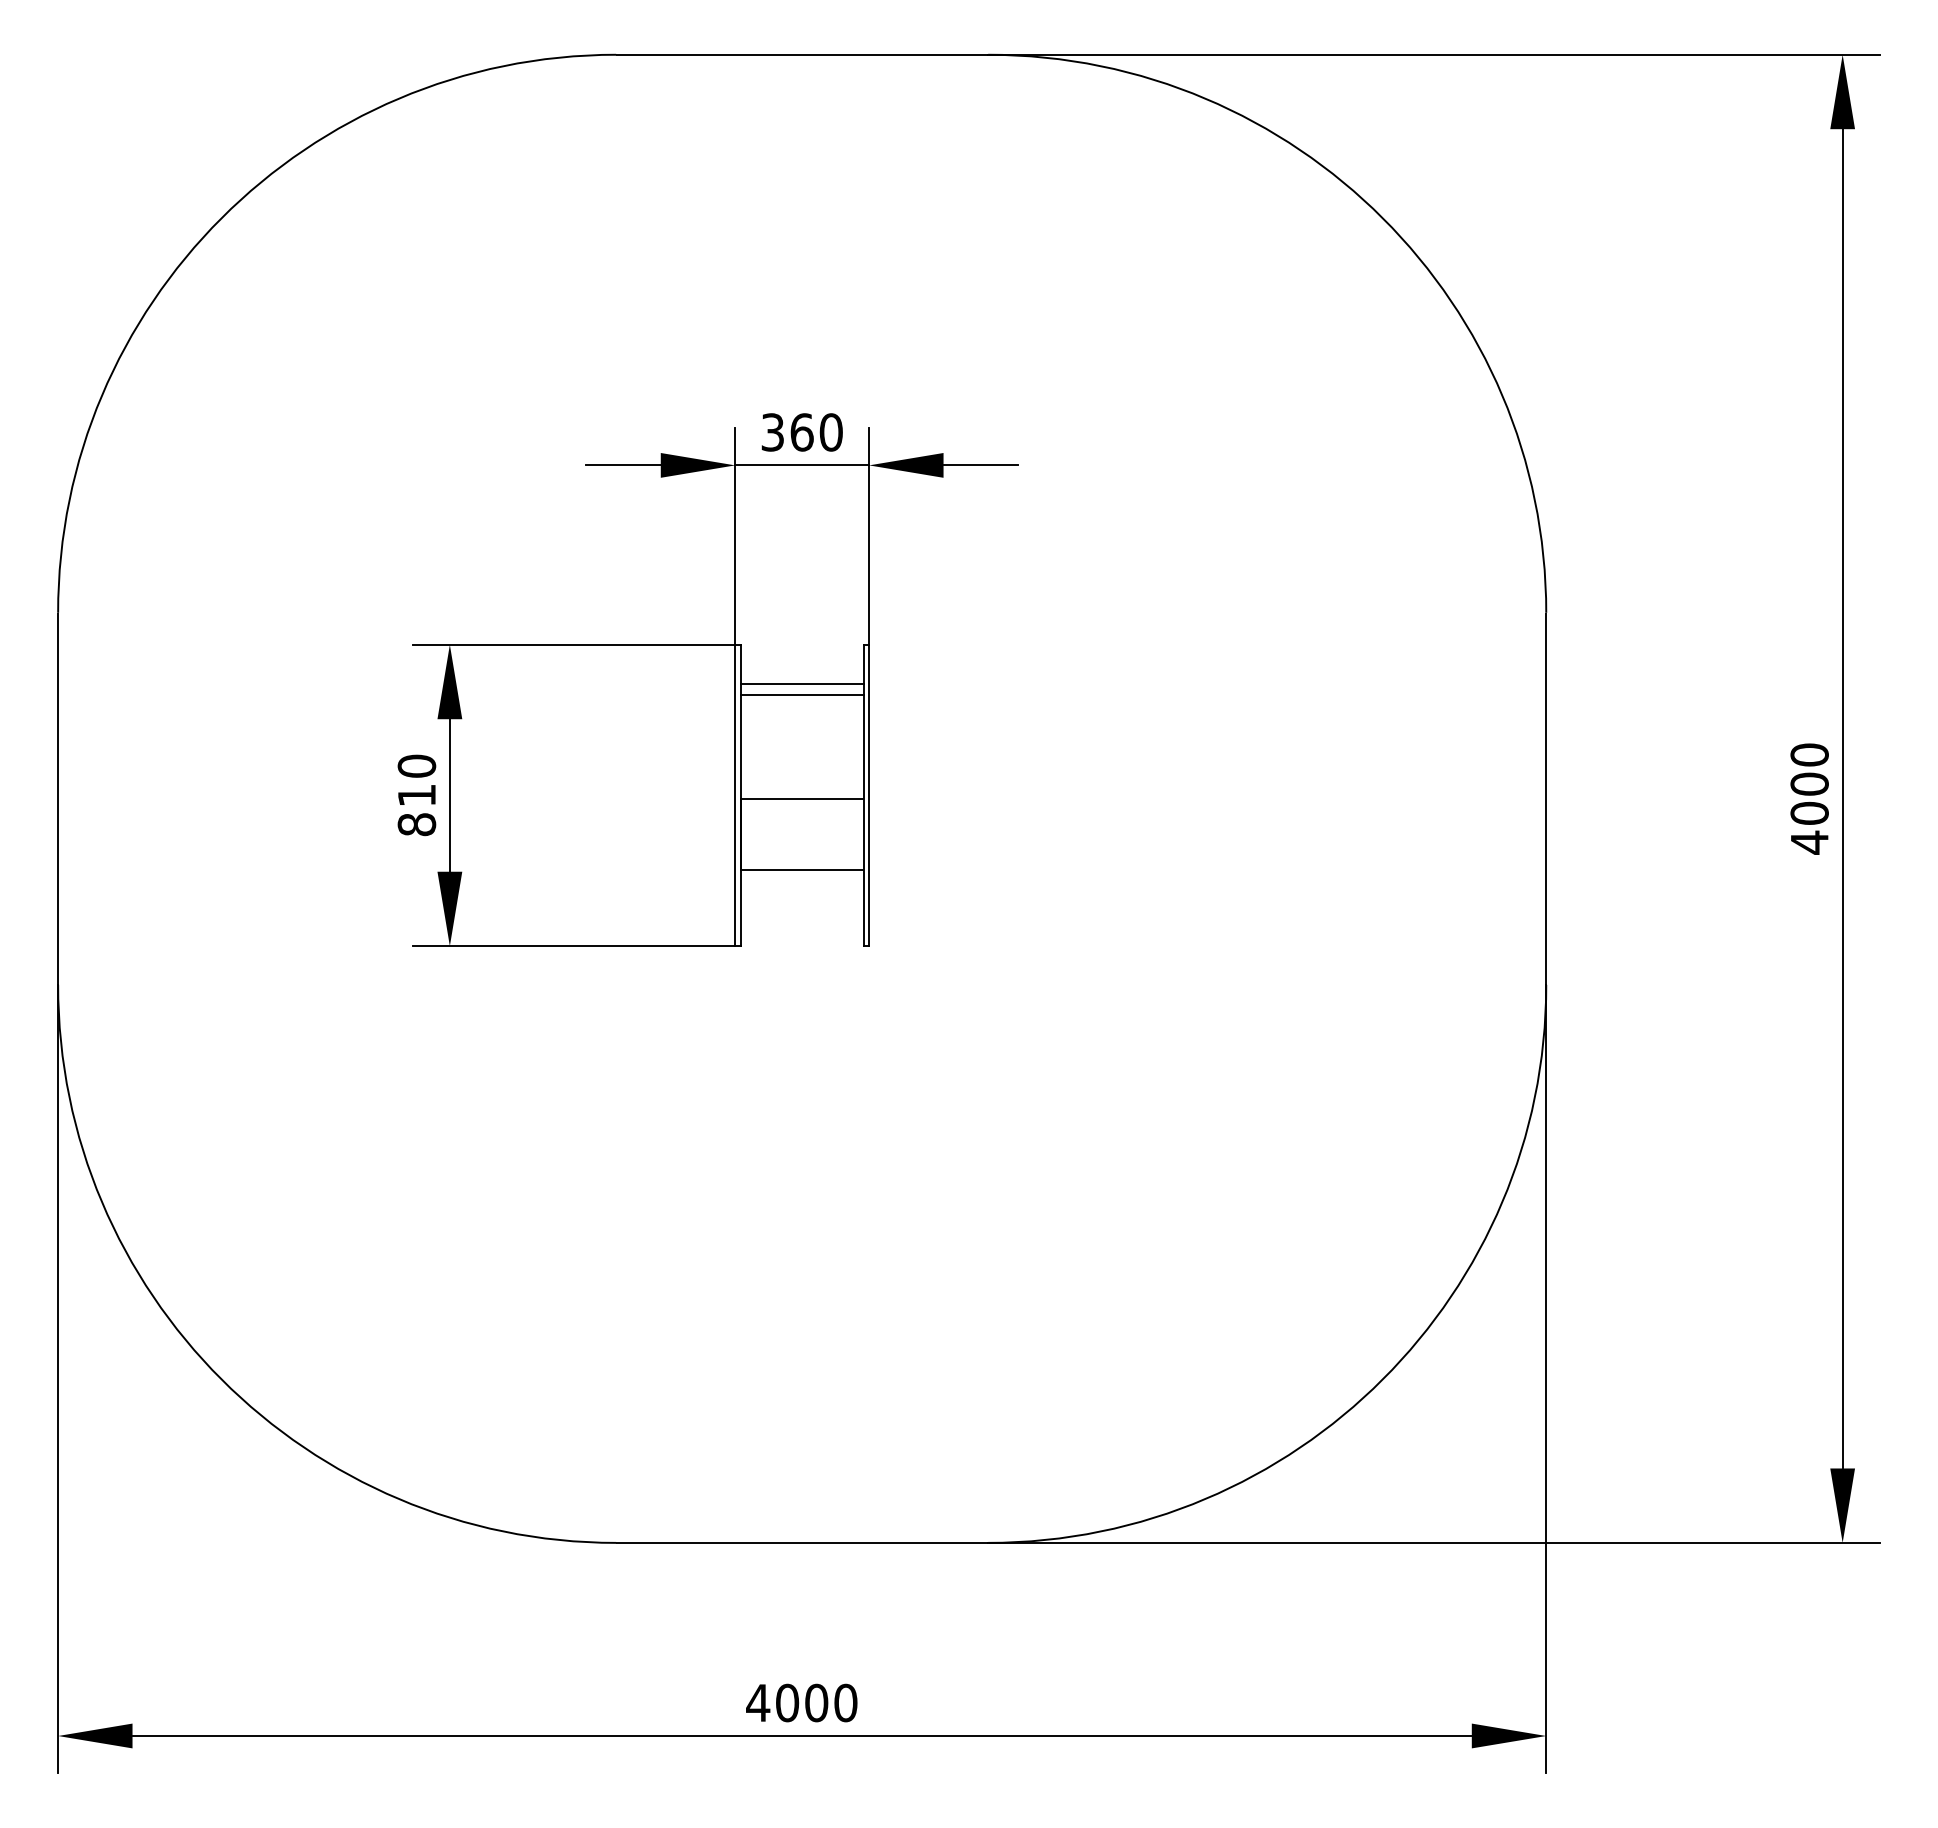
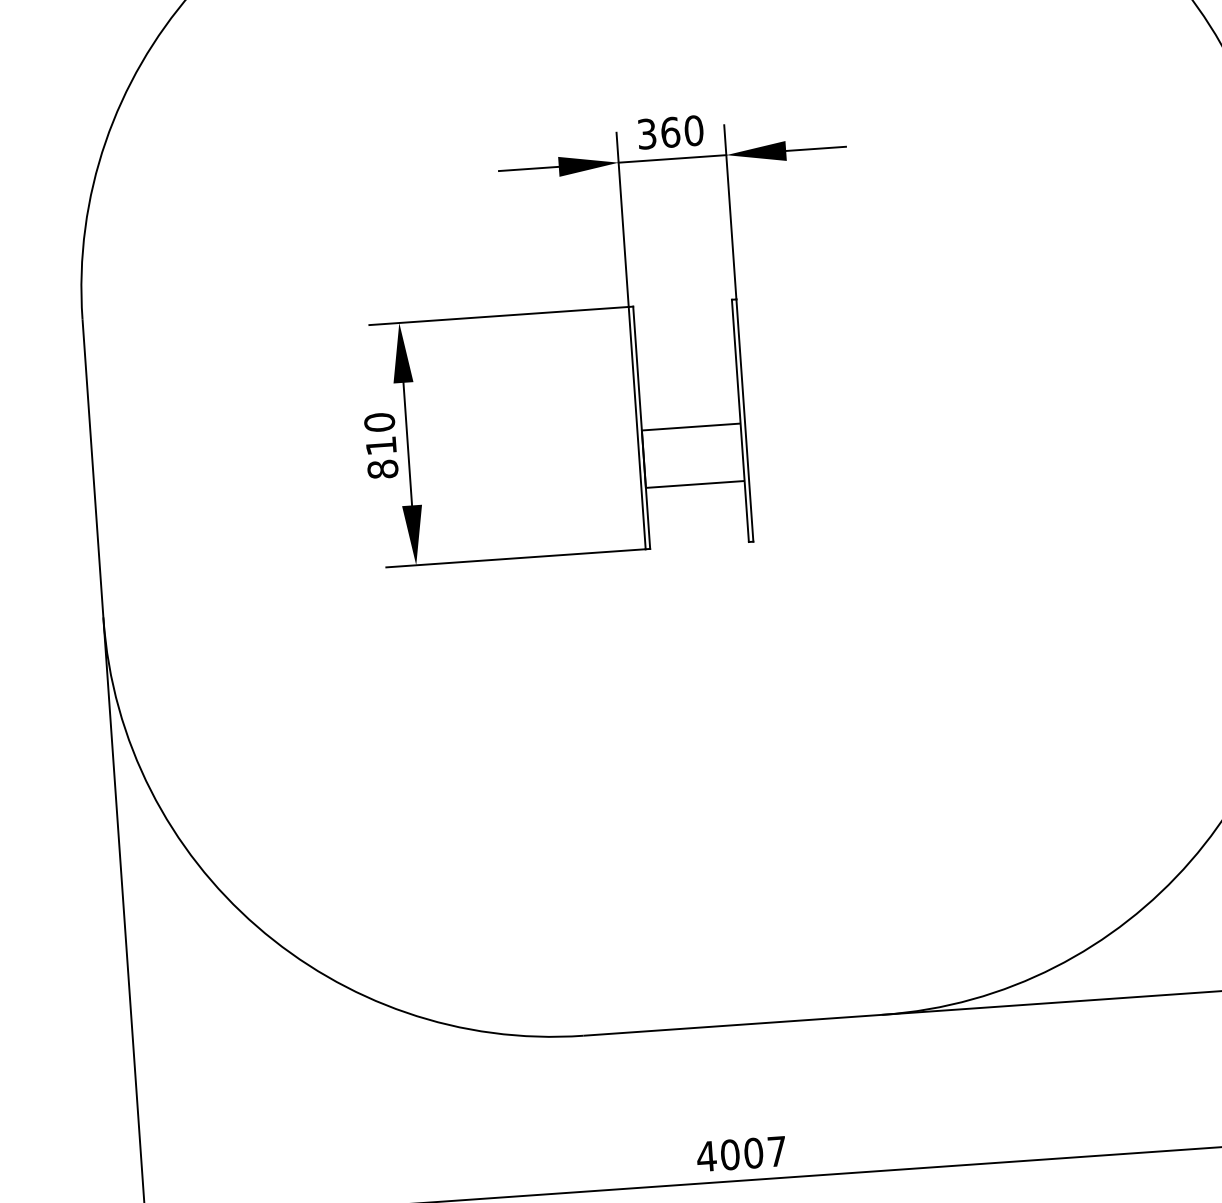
line: (801, 683) -> (684, 334), removed
line: (801, 695) -> (684, 343), removed
text: (845, 1702) -> (776, 1151), 4000 -> 4007

